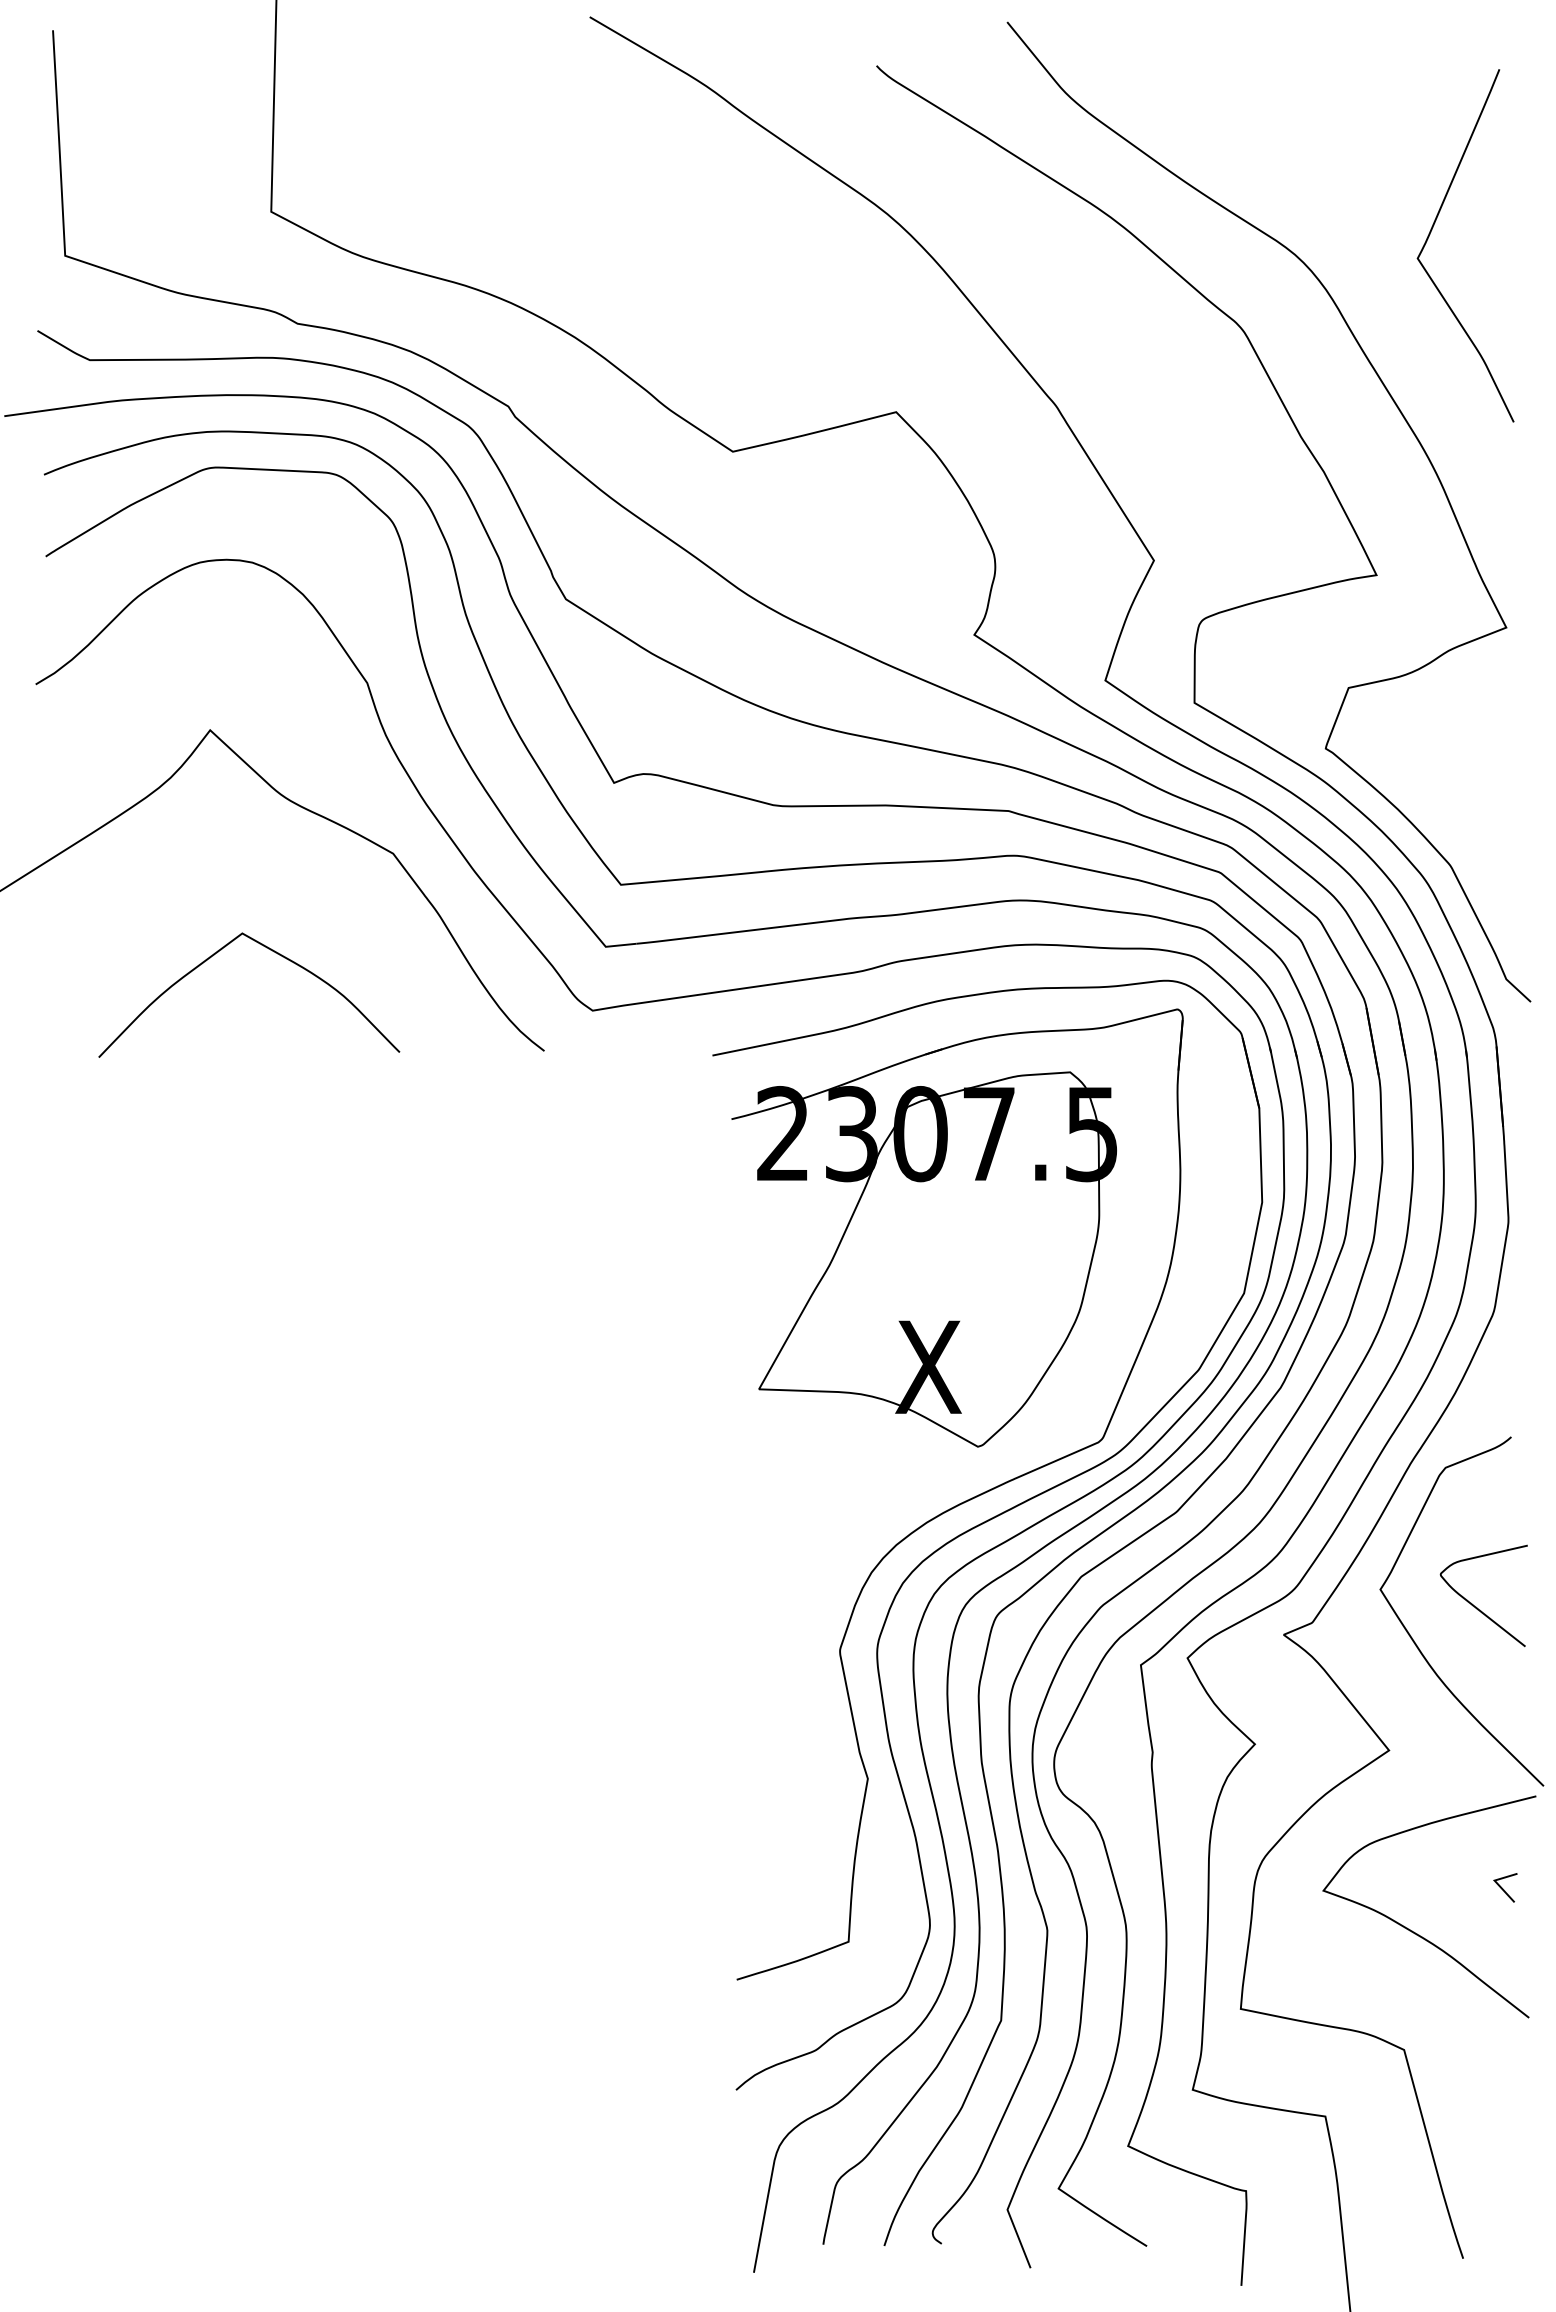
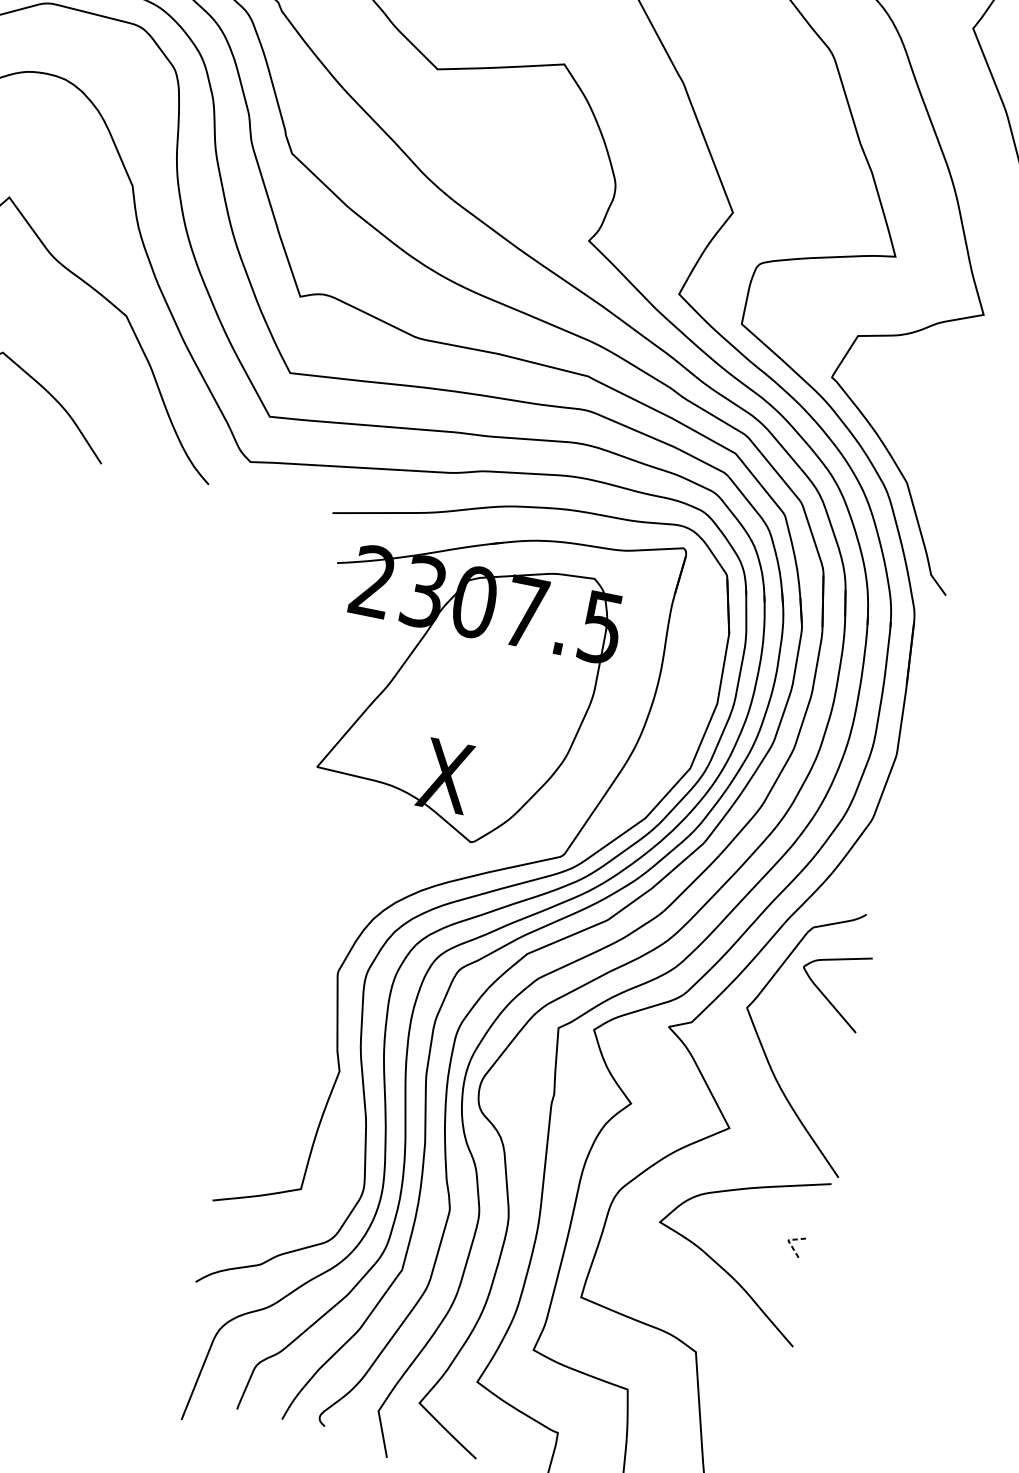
curve: (1476, 1606) -> (825, 995), moved
line: (1496, 1882) -> (789, 1241), solid -> dashed

